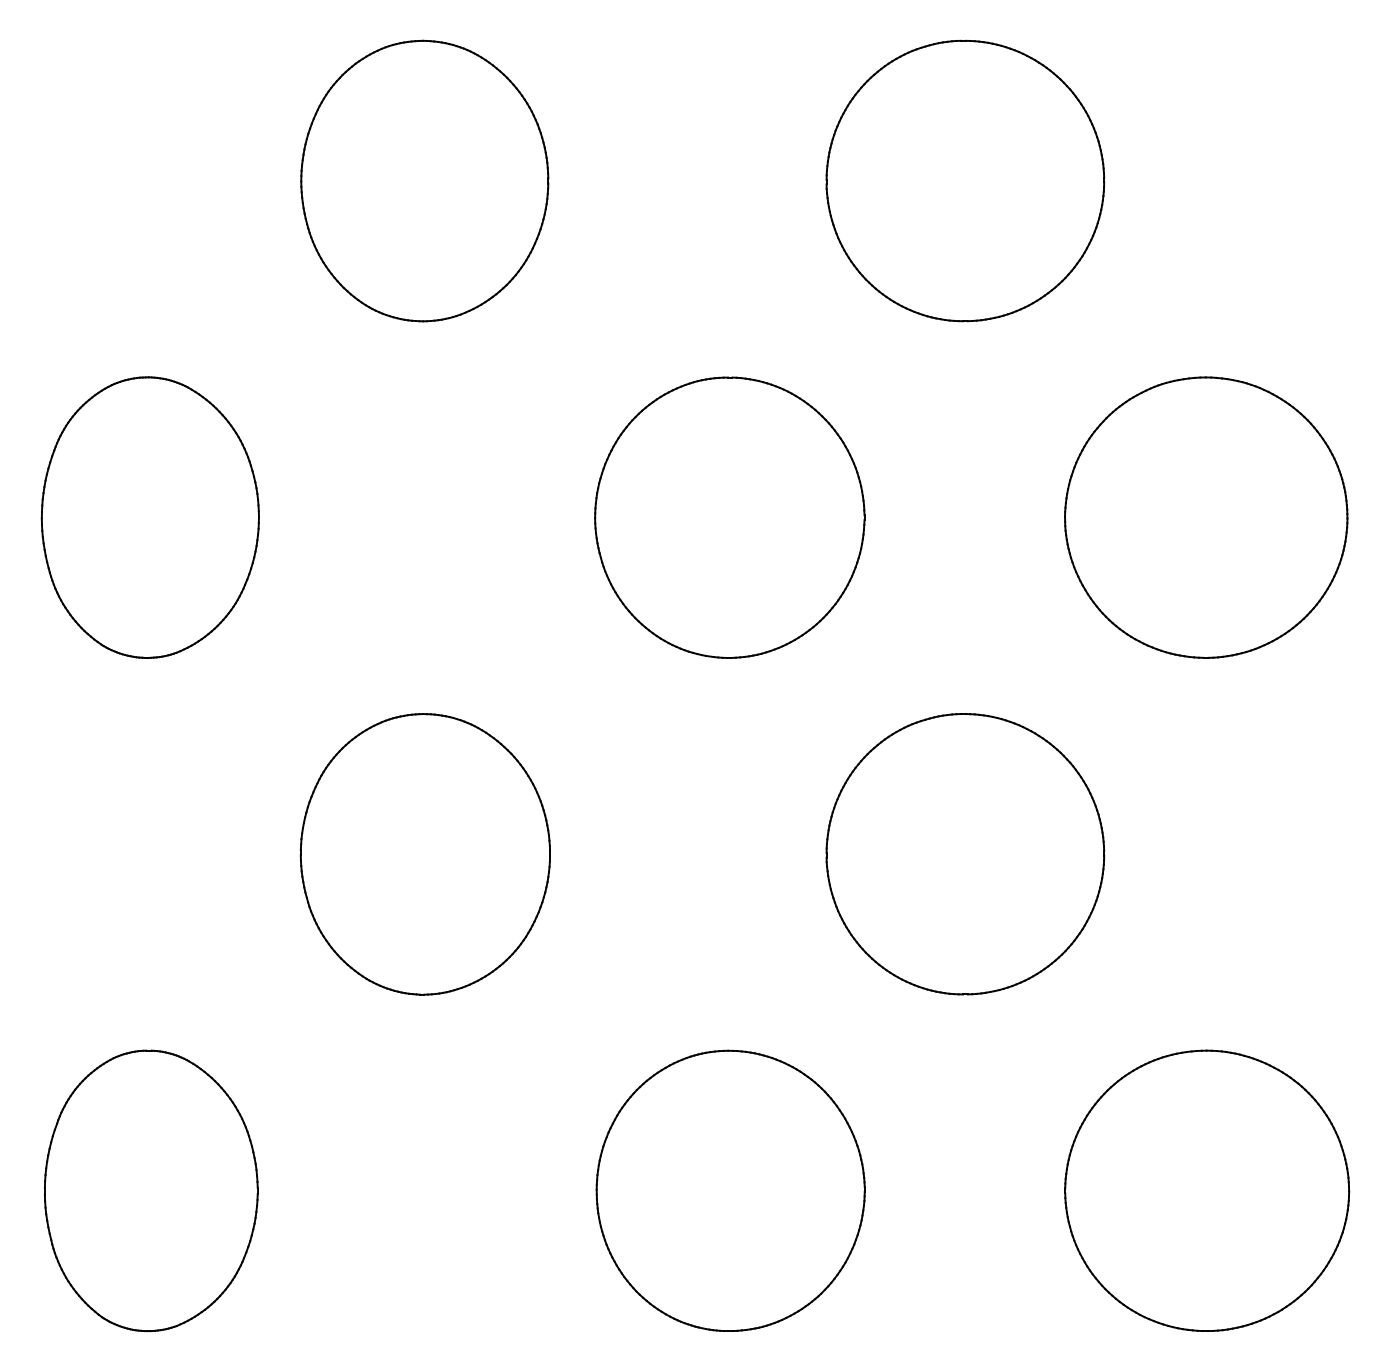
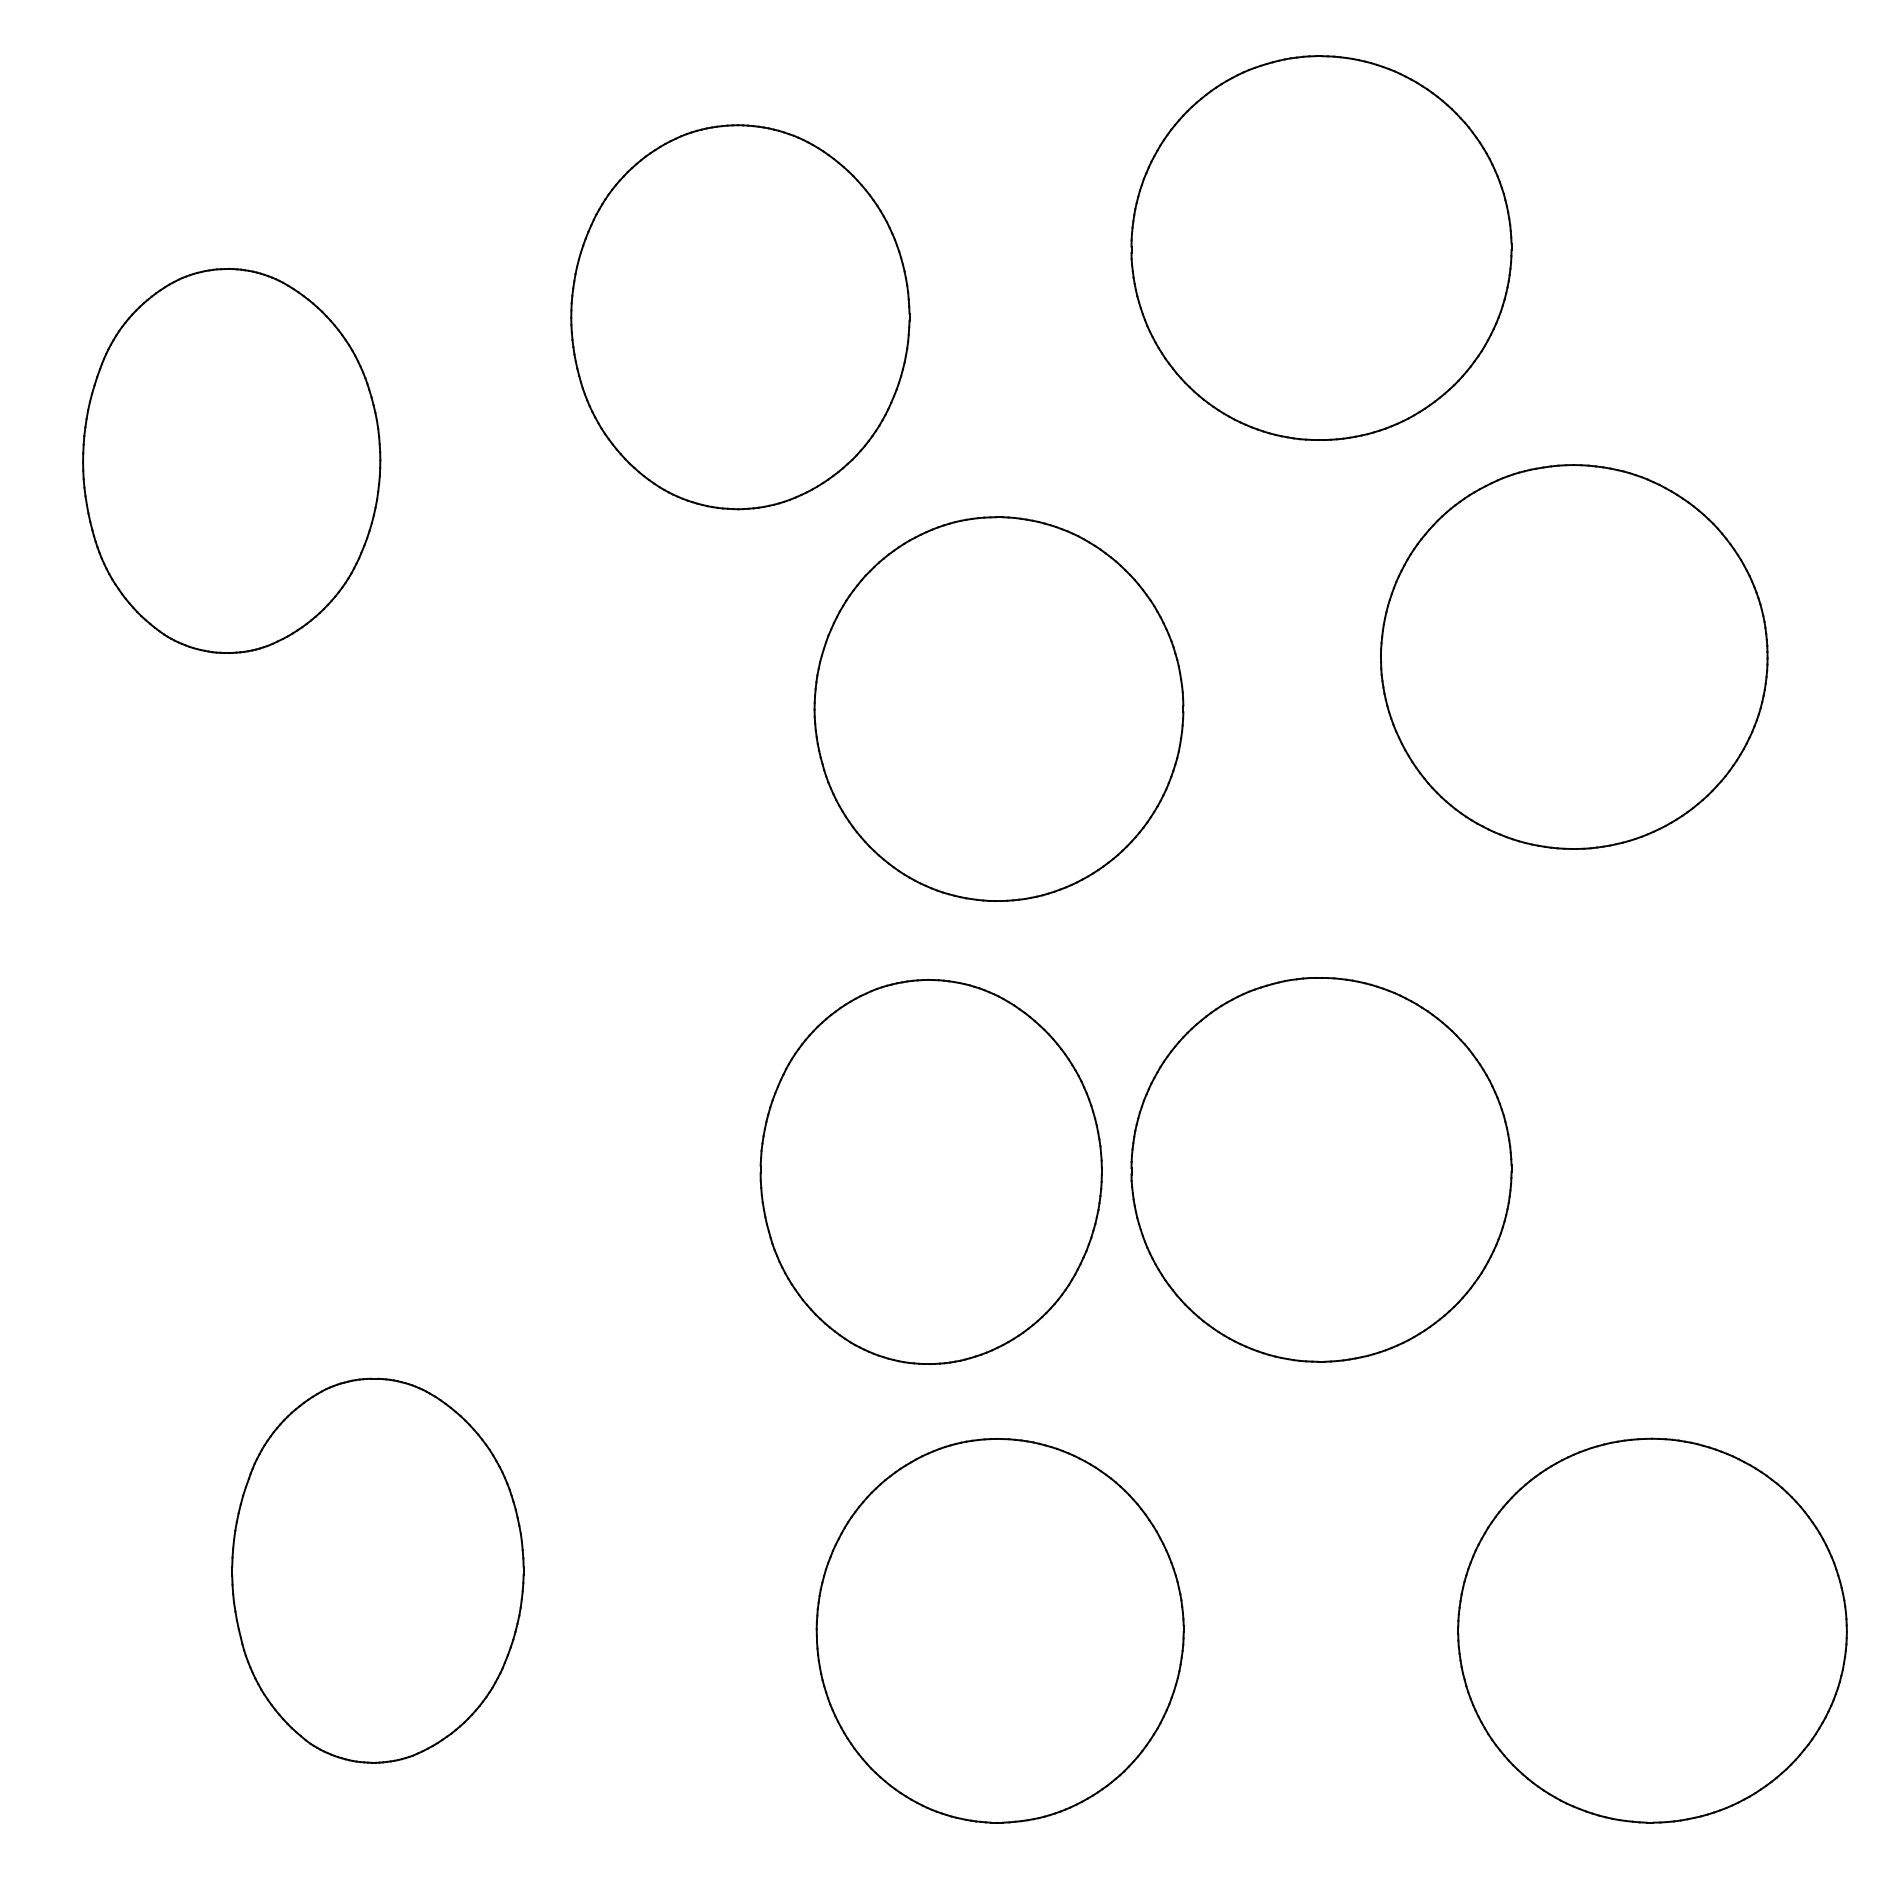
part: (424, 181) -> (740, 317), moved
part: (150, 517) -> (231, 460), moved
part: (1206, 517) -> (1574, 656), moved
part: (424, 853) -> (930, 1171), moved
part: (150, 1190) -> (377, 1570), moved

